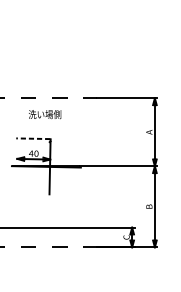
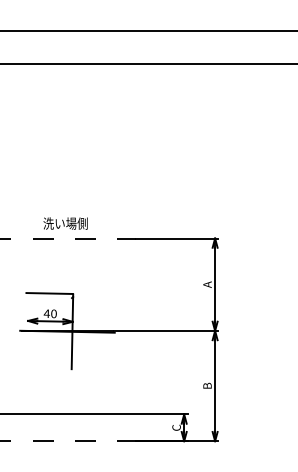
text: (44, 114) -> (65, 223), moved
line: (33, 138) -> (49, 293), dashed -> solid

